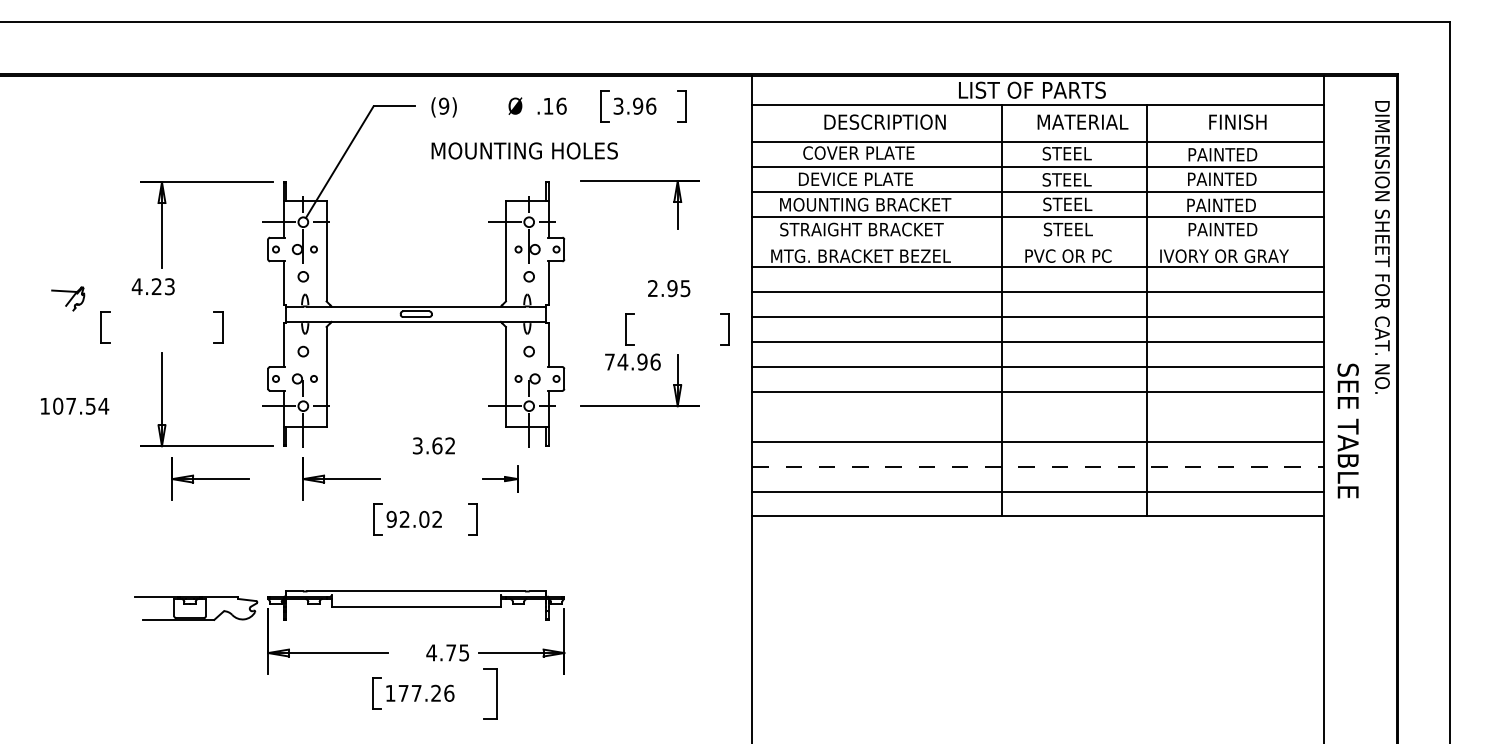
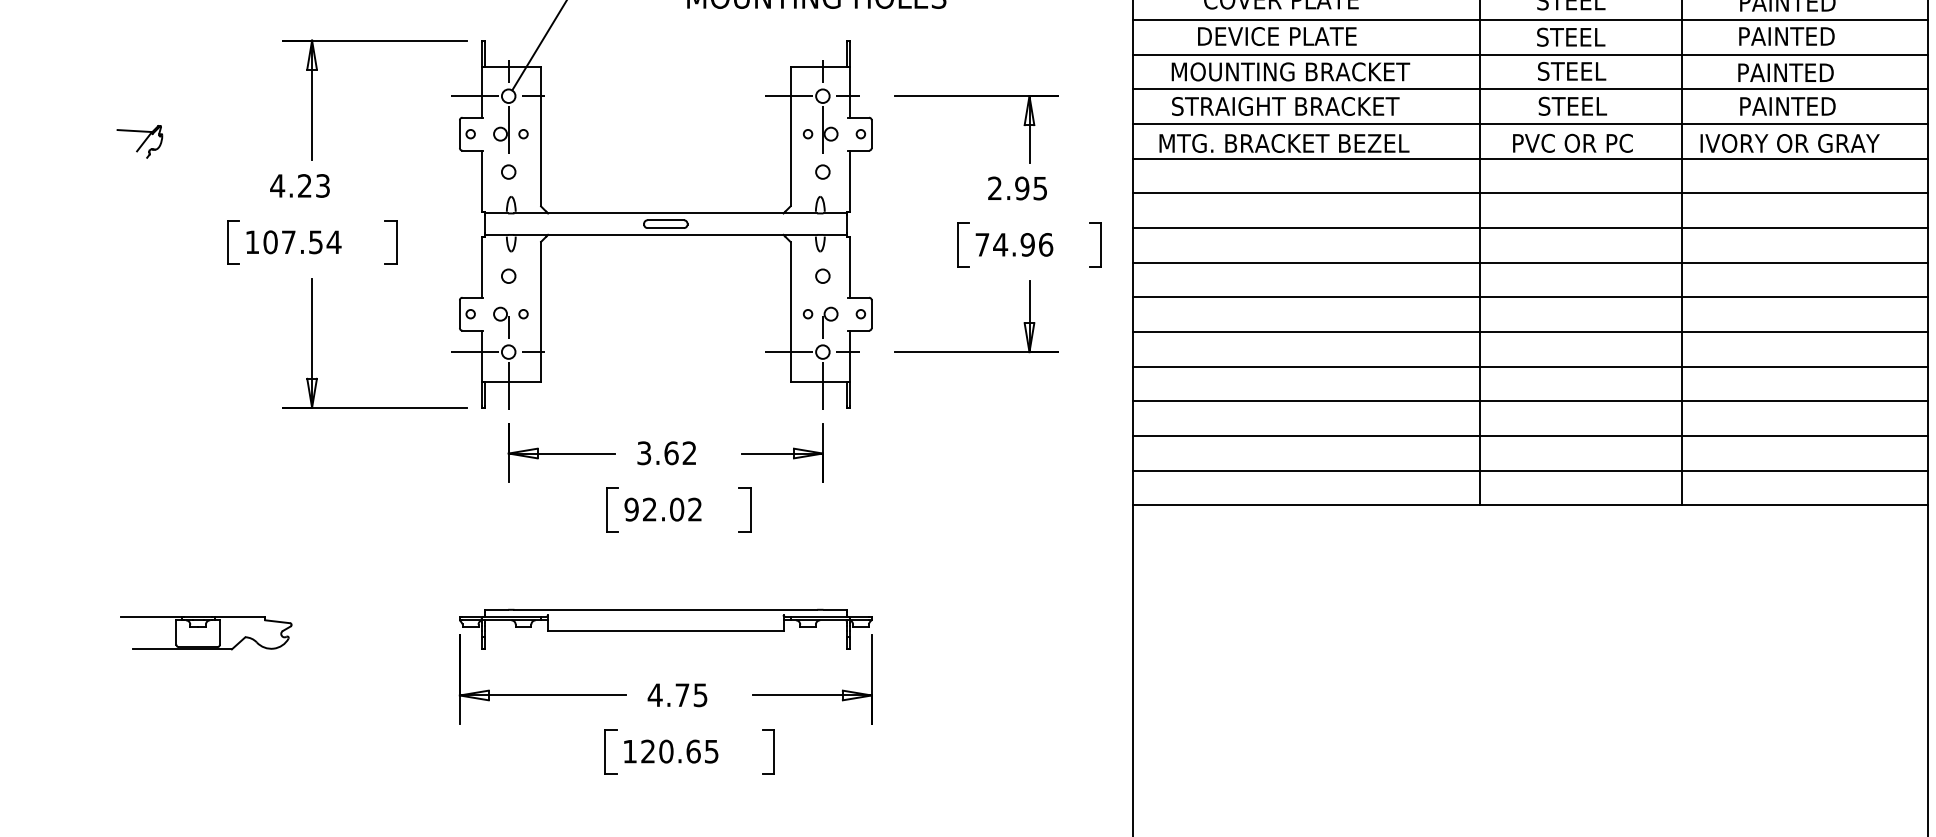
part: (639, 181) -> (976, 96), moved
line: (1037, 242) -> (1529, 124), added
part: (68, 298) -> (140, 141), moved
text: (632, 361) -> (1013, 244), moved
text: (75, 405) -> (294, 241), moved
line: (1037, 416) -> (1529, 366), added
text: (433, 445) -> (666, 452), moved
line: (1038, 466) -> (1531, 435), dashed -> solid
part: (210, 478) -> (379, 452), removed
part: (500, 478) -> (782, 452), size x1.67
part: (196, 608) -> (207, 633), moved
text: (447, 652) -> (677, 694), moved
text: (426, 692) -> (680, 750), 177.26 -> 120.65
part: (489, 693) -> (767, 751), size x0.62

